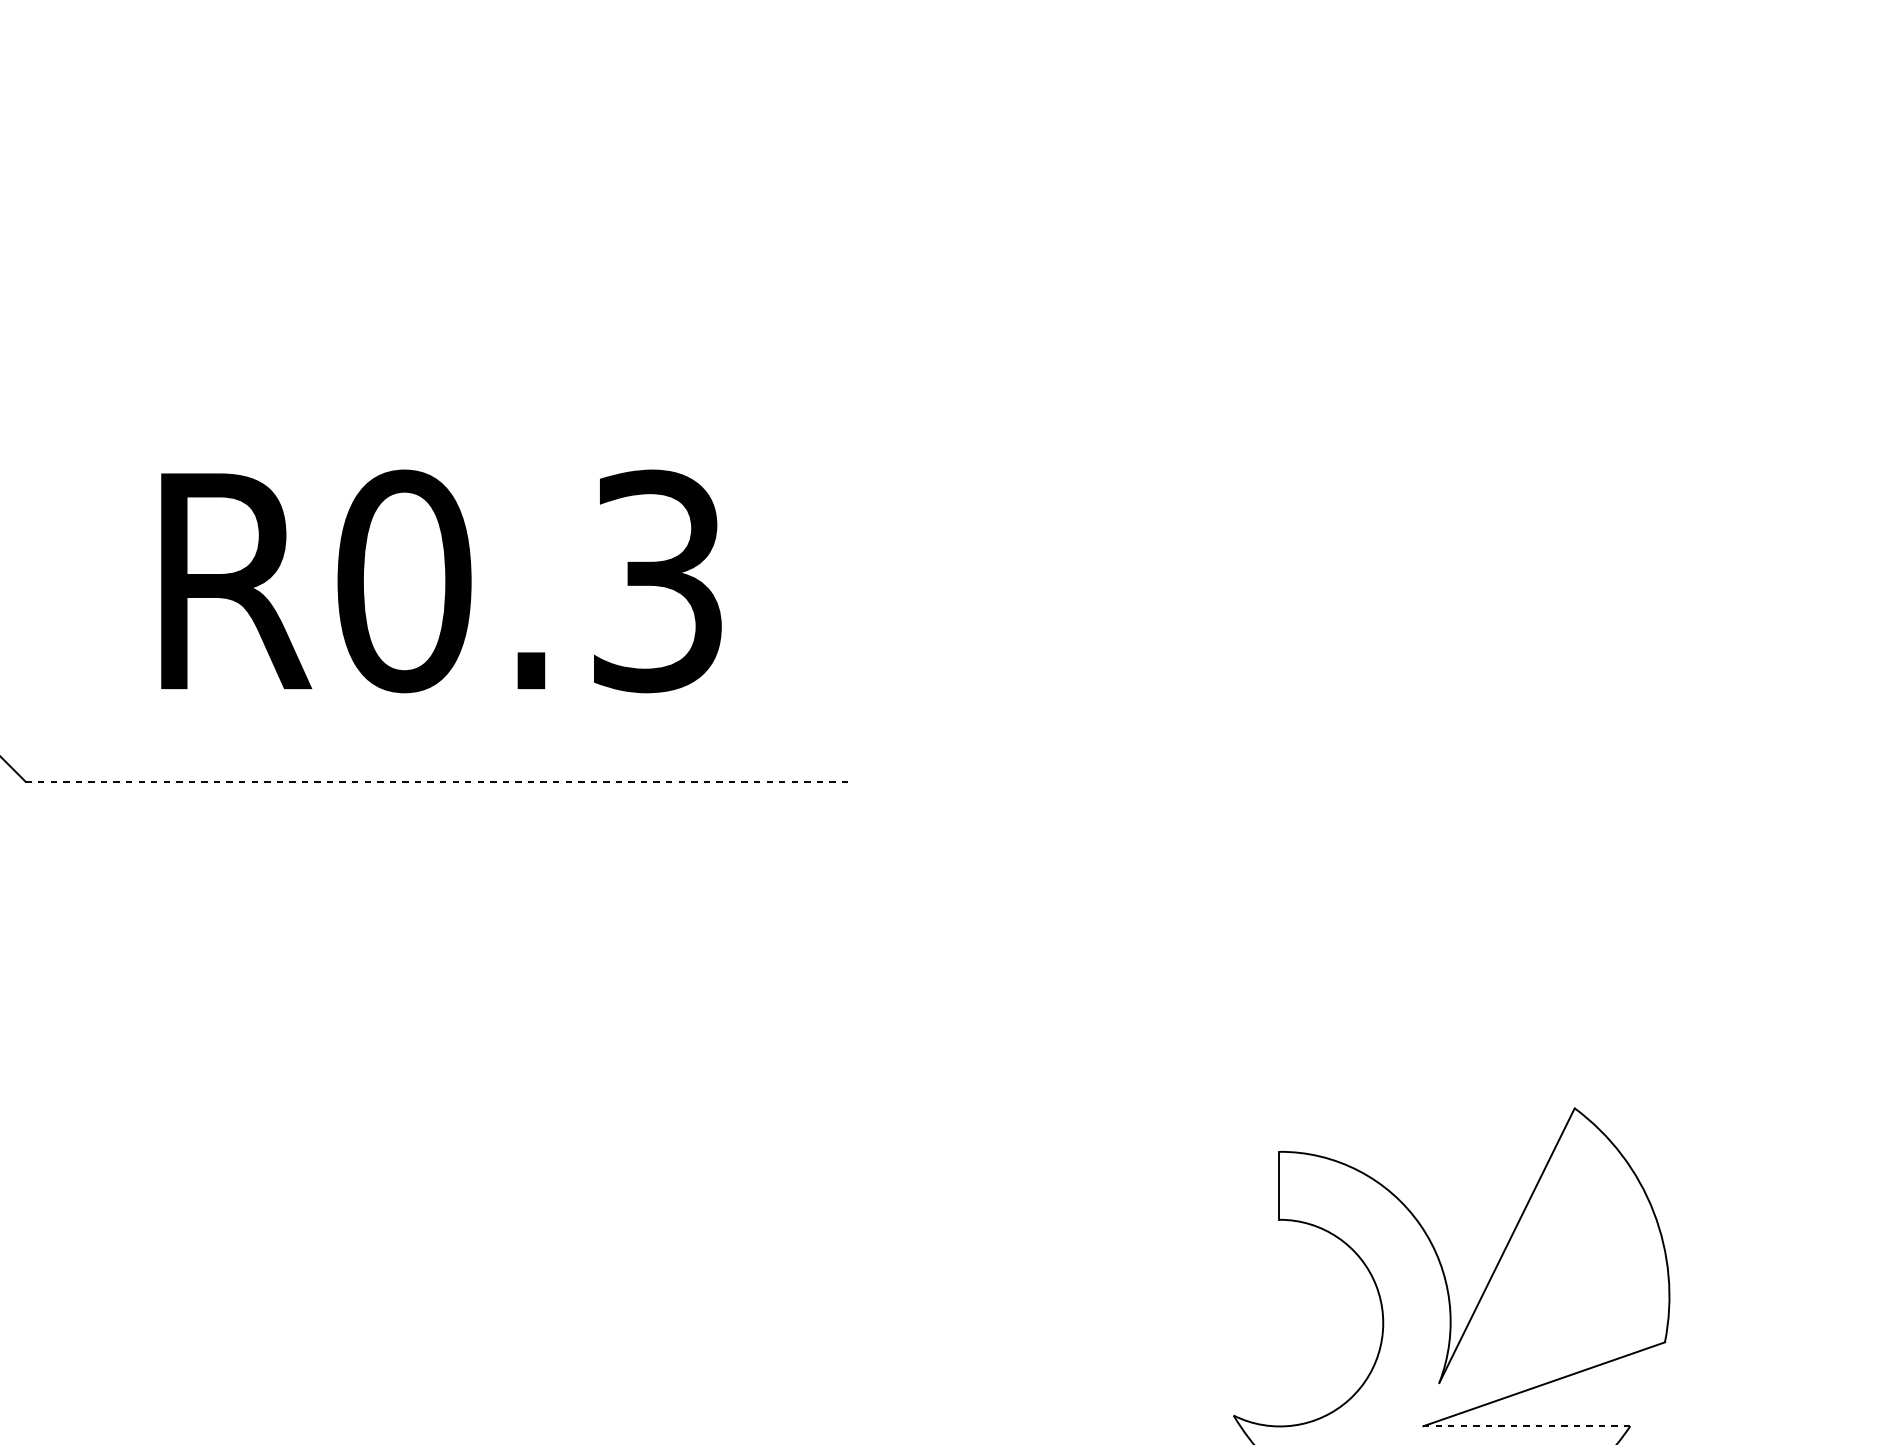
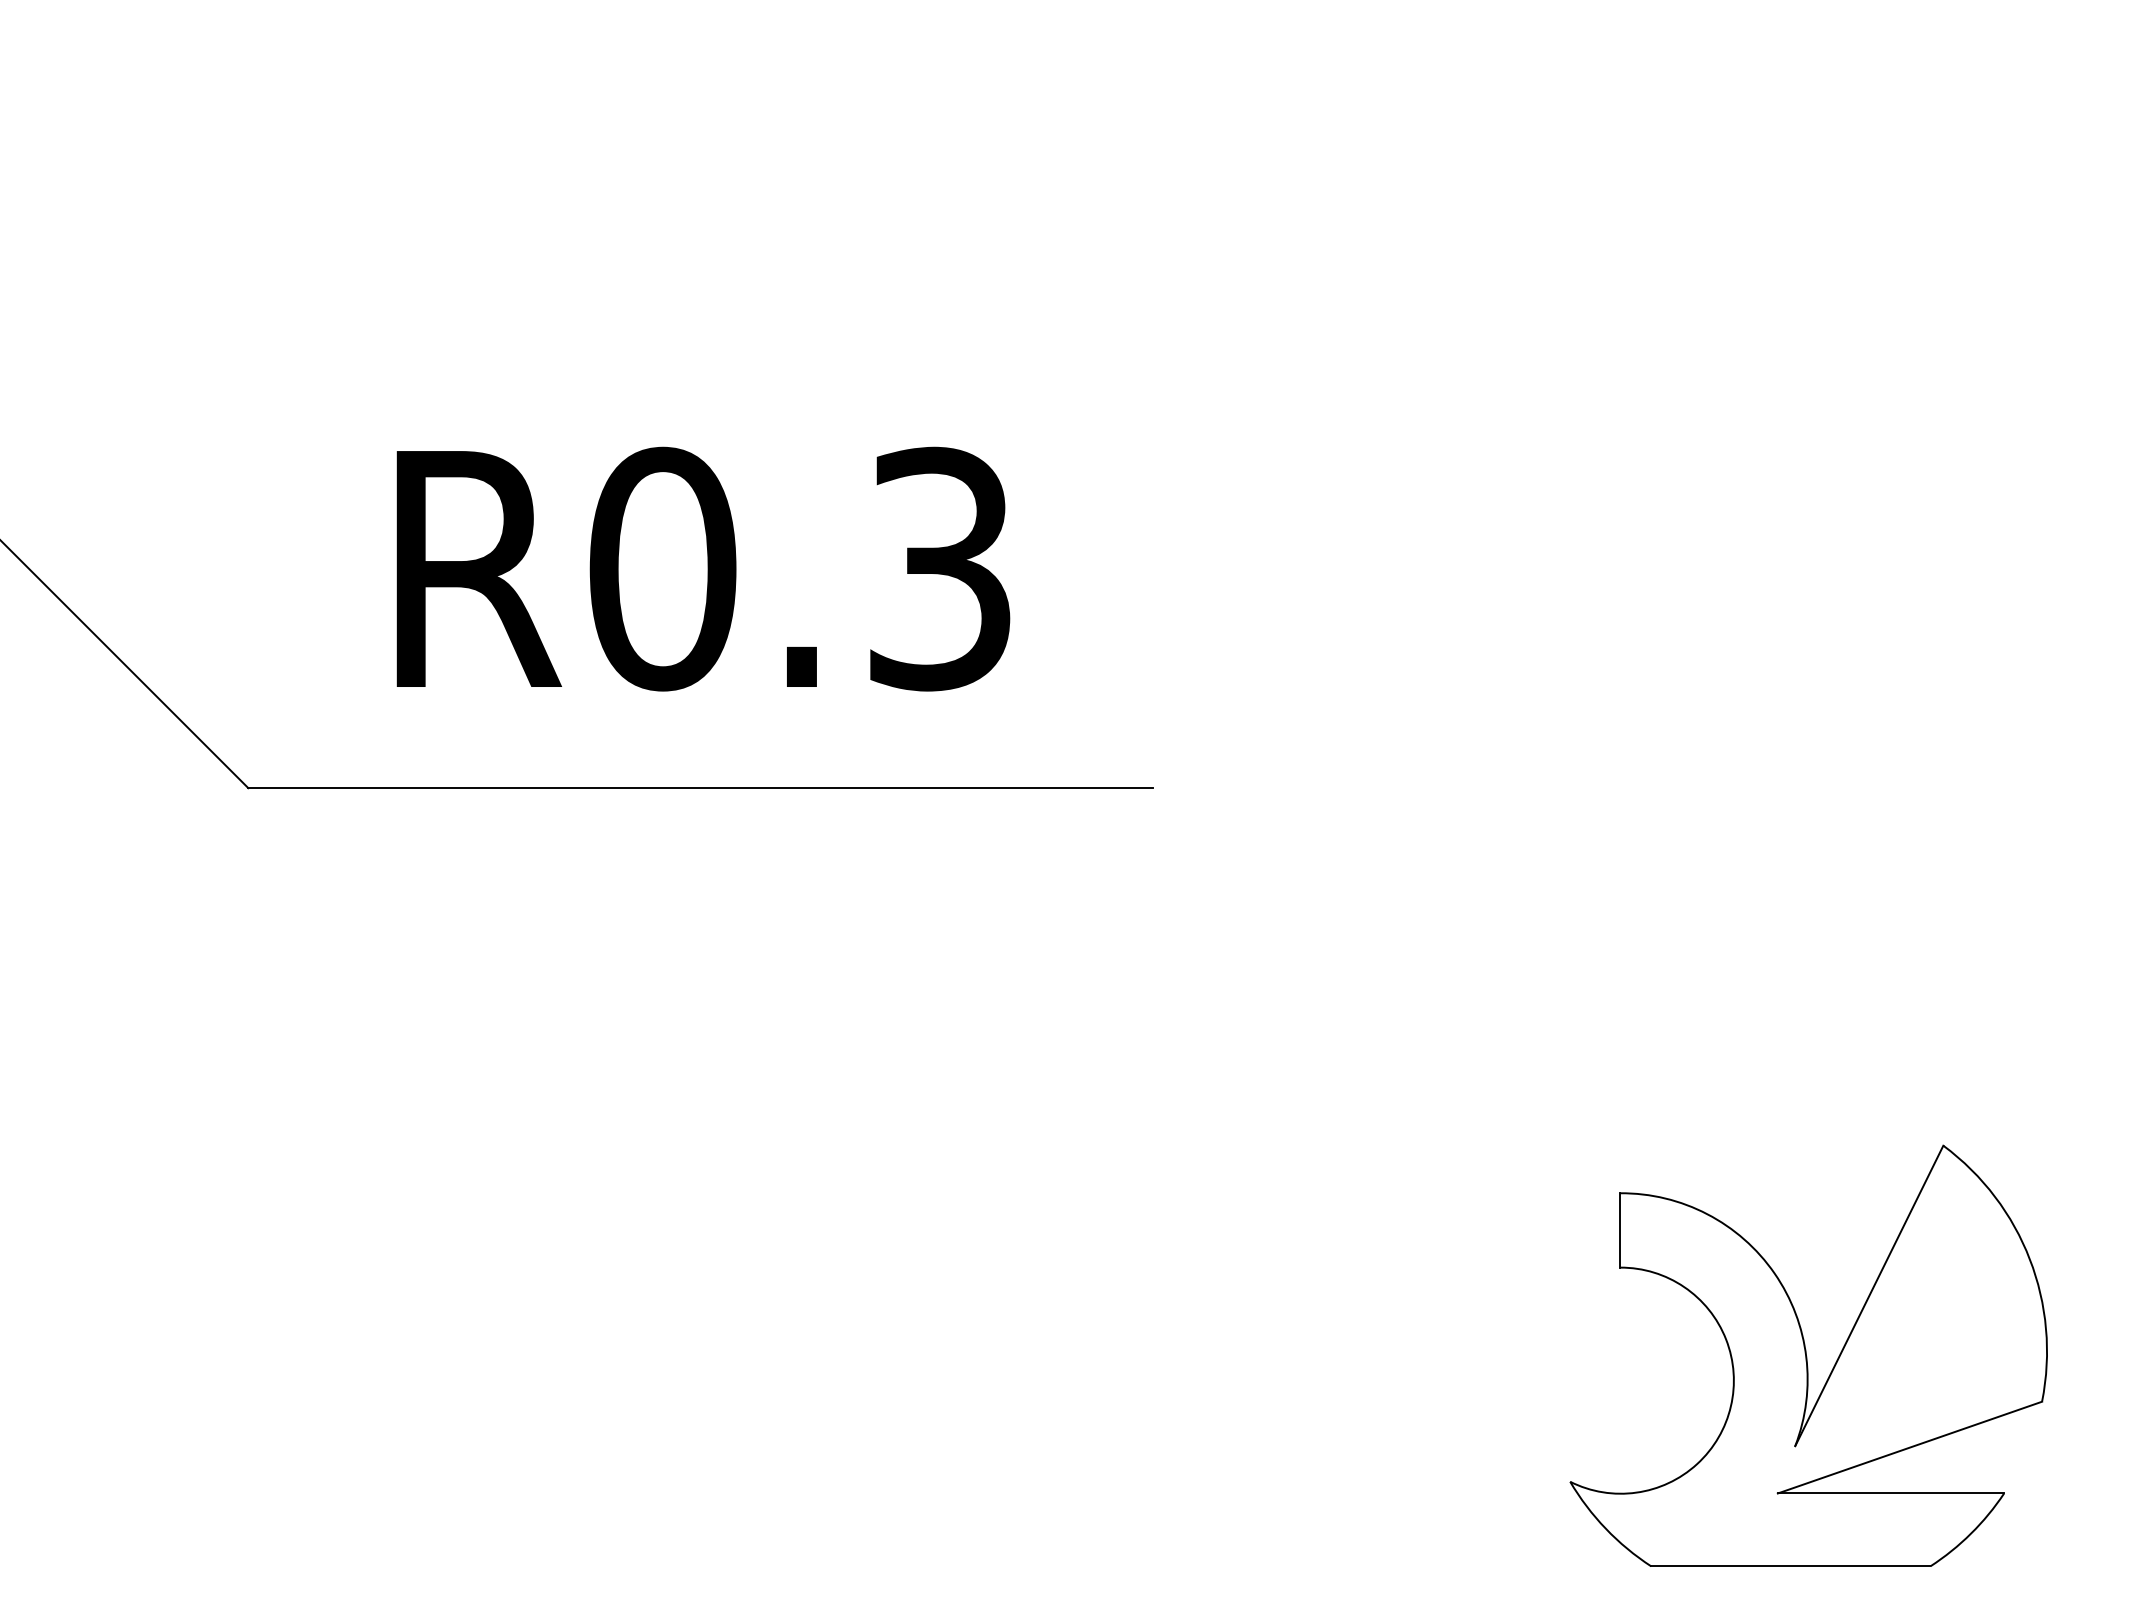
line: (438, 781) -> (700, 788), dashed -> solid
line: (1526, 1426) -> (1890, 1493), dashed -> solid

